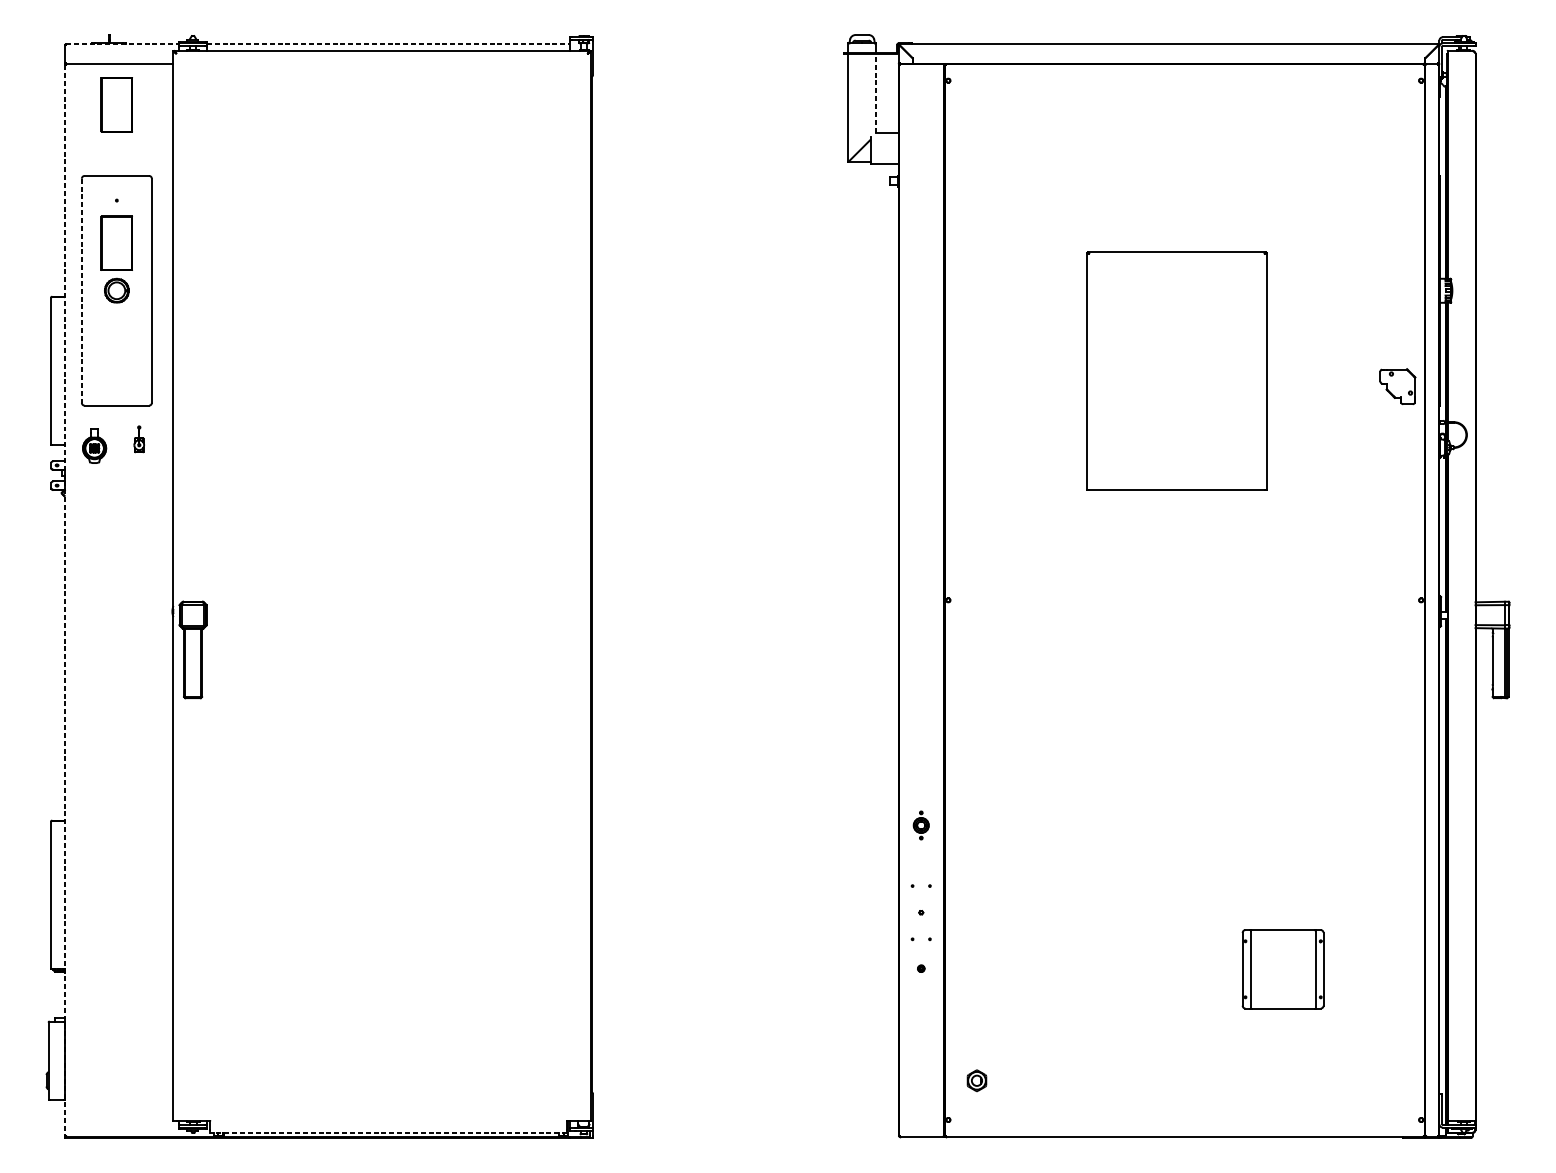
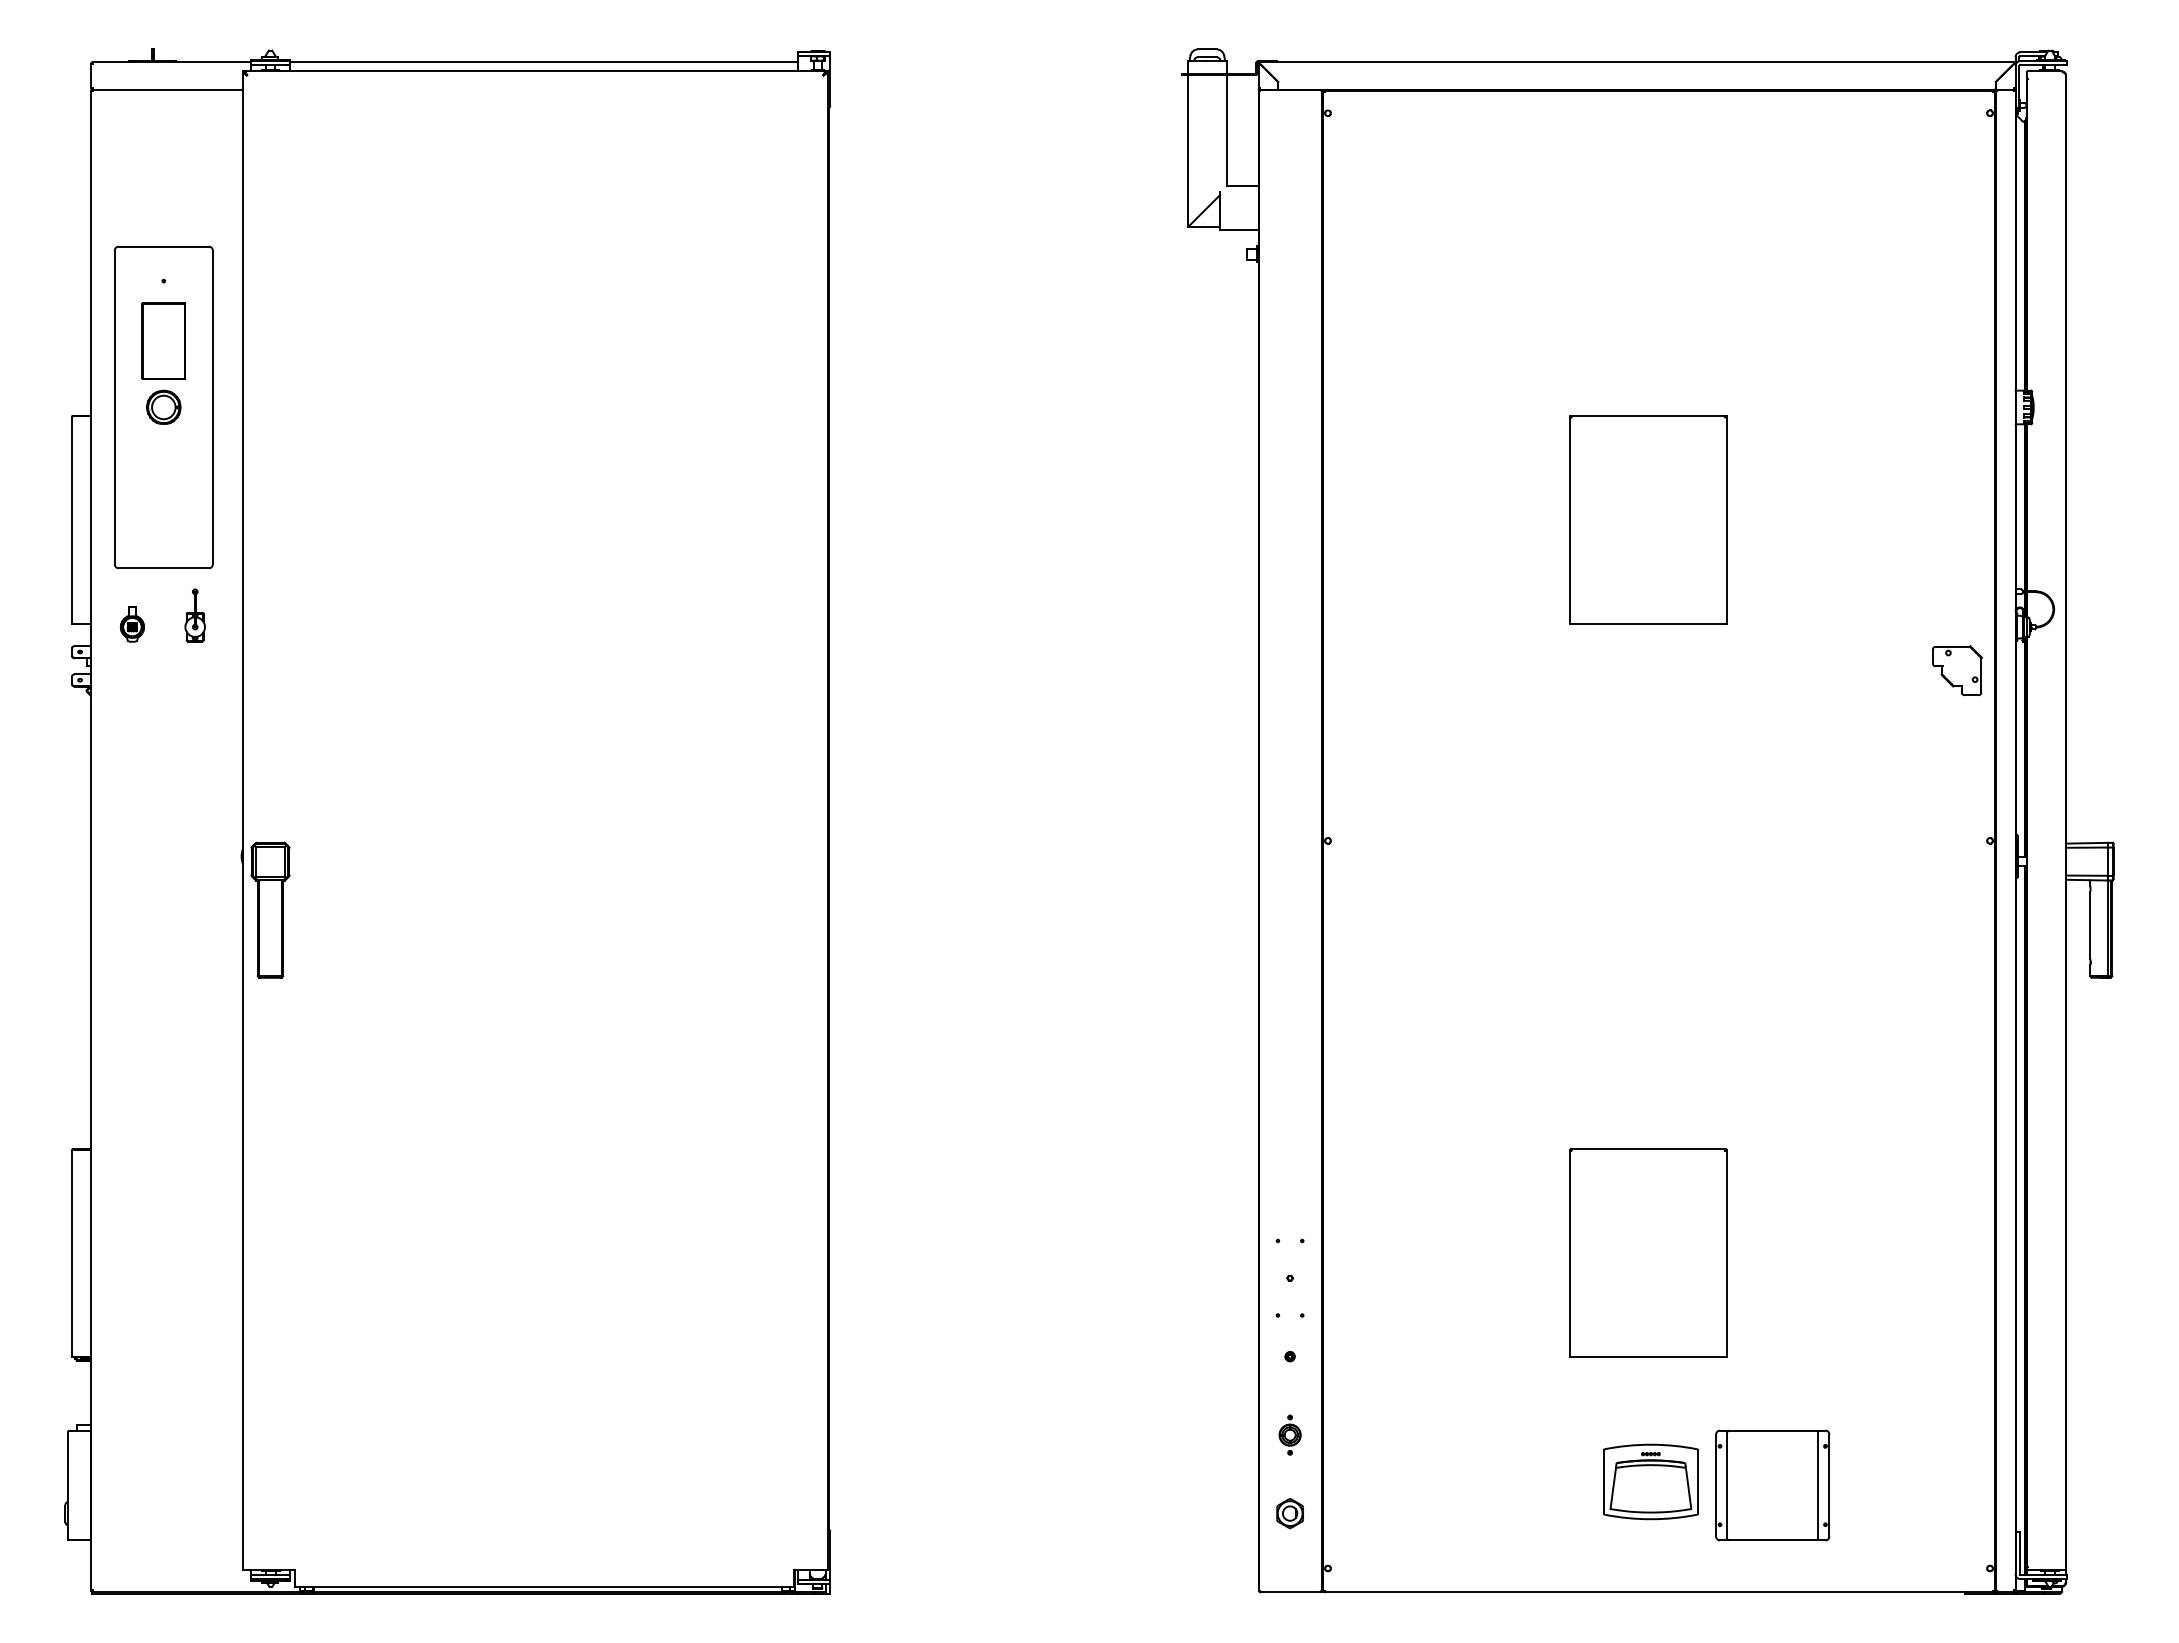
line: (122, 44) -> (171, 62), dashed -> solid
line: (388, 44) -> (544, 62), dashed -> solid
line: (875, 92) -> (1226, 130), dashed -> solid
part: (116, 104) -> (163, 146), removed
line: (81, 290) -> (114, 407), dashed -> solid
part: (1177, 370) -> (1648, 519), size x0.62
part: (1397, 386) -> (1957, 670), moved
part: (138, 439) -> (194, 615), size x1.43
part: (93, 445) -> (131, 624), size x0.71
line: (65, 600) -> (91, 841), dashed -> solid
part: (920, 825) -> (1289, 1434), moved
part: (1177, 894) -> (1648, 1252), added
part: (1282, 969) -> (1772, 1485), moved
part: (1178, 1057) -> (1650, 1481), added
part: (976, 1080) -> (1289, 1513), moved
line: (388, 1132) -> (544, 1586), dashed -> solid

